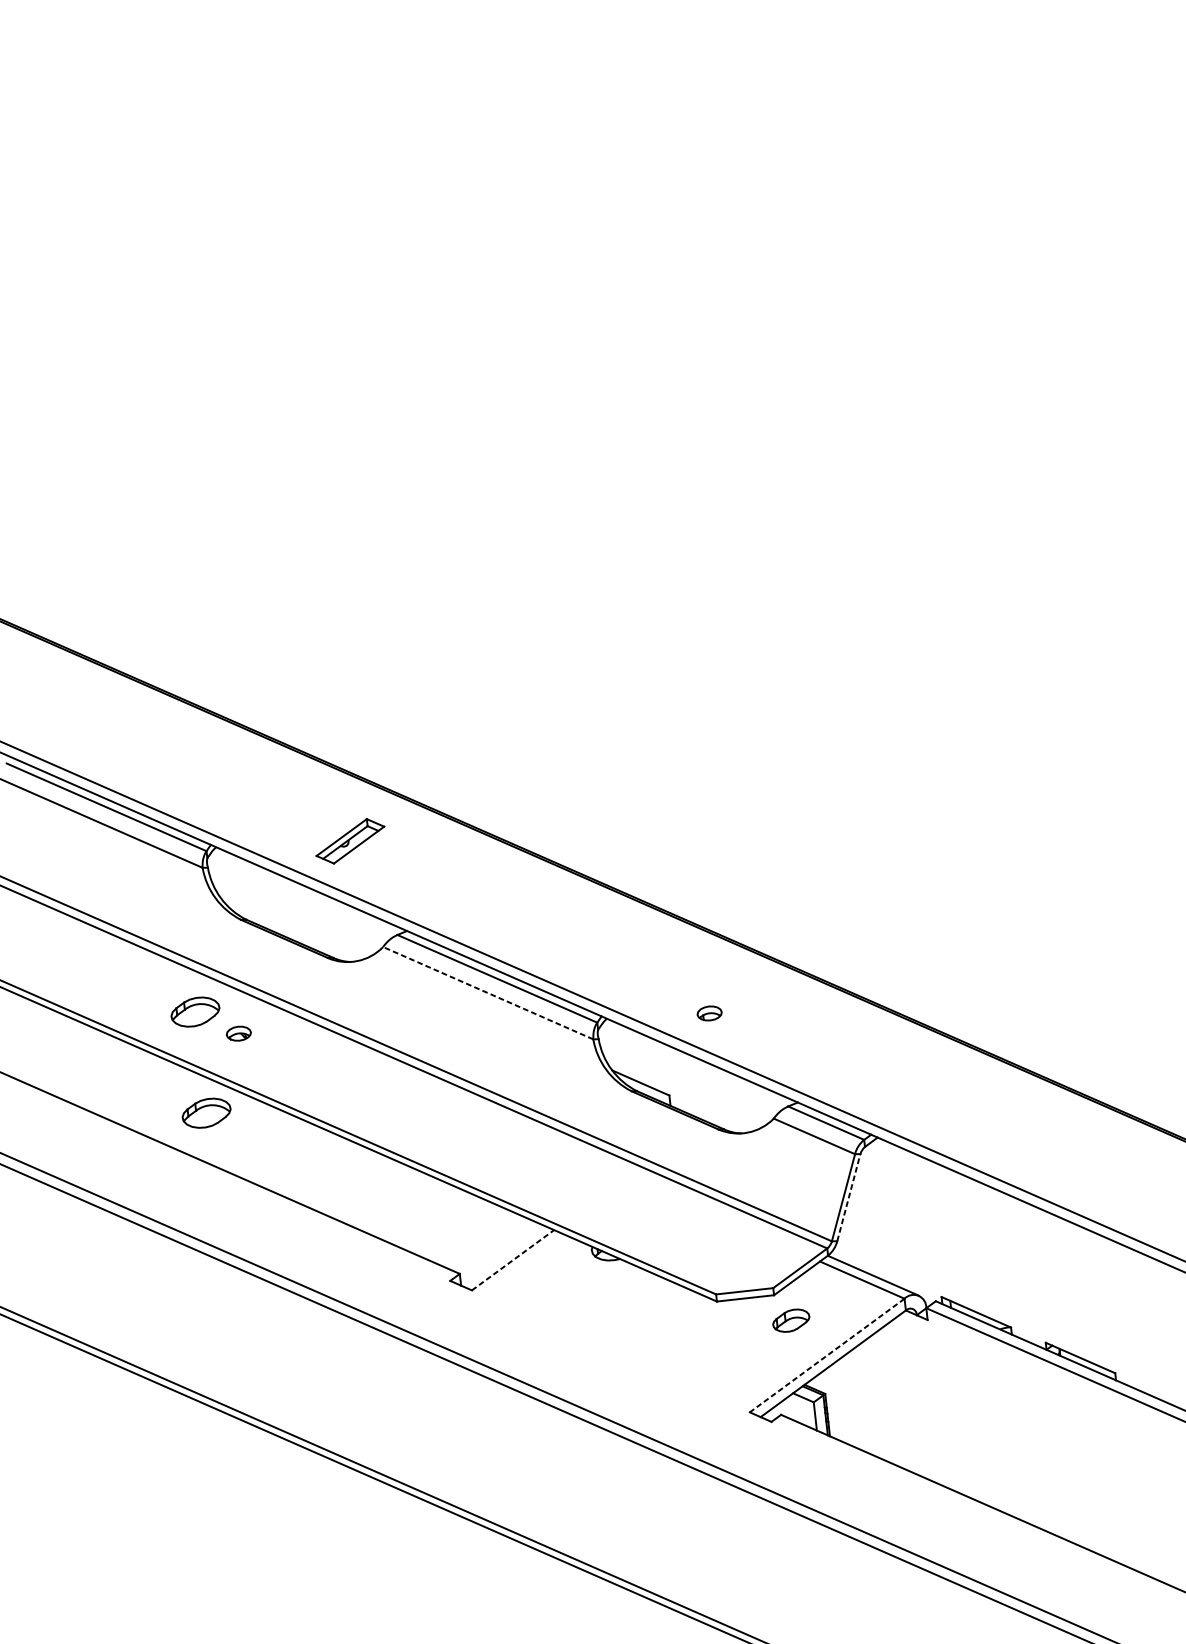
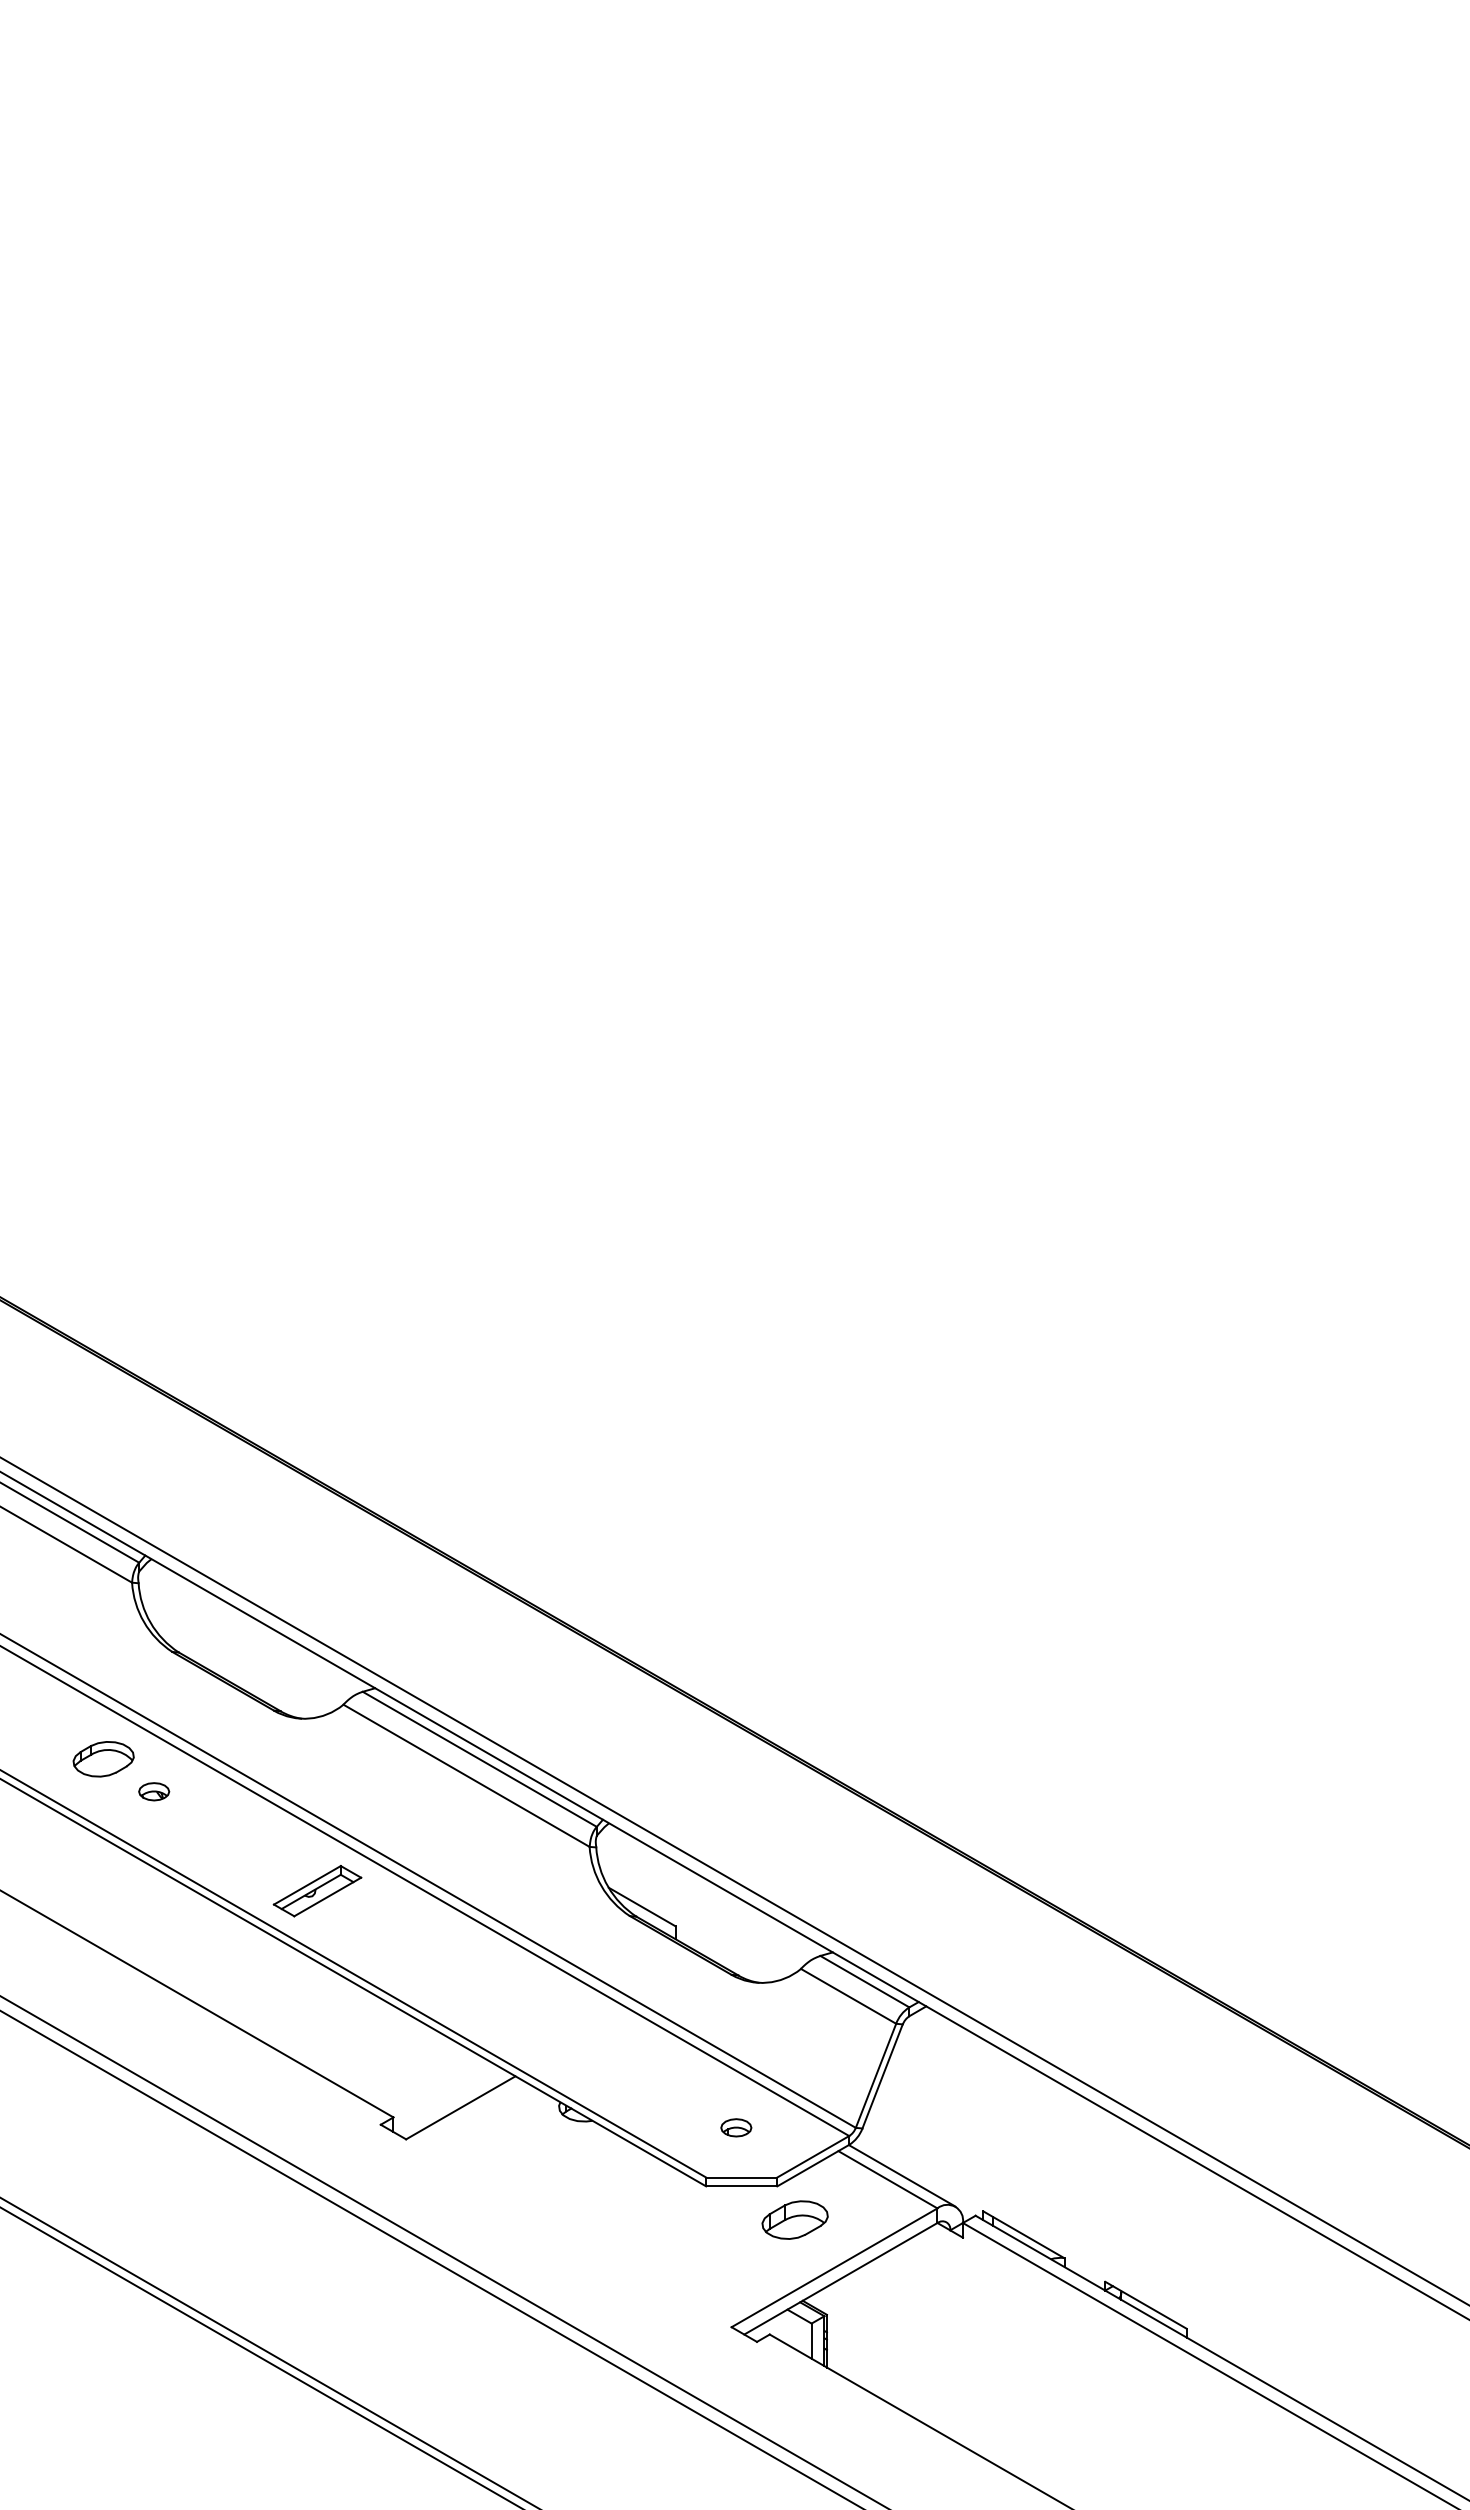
part: (350, 841) -> (317, 1891), moved
line: (488, 992) -> (466, 1775), dashed -> solid
part: (709, 1013) -> (736, 2127), moved
part: (206, 1113) -> (103, 1885), removed
line: (848, 1197) -> (882, 2076), dashed -> solid
line: (513, 1259) -> (461, 2107), dashed -> solid
part: (790, 1320) -> (794, 2219), size x1.43
line: (827, 1355) -> (834, 2267), dashed -> solid

